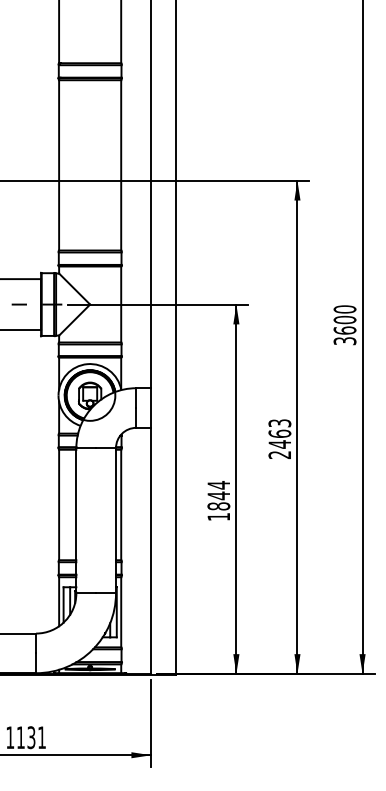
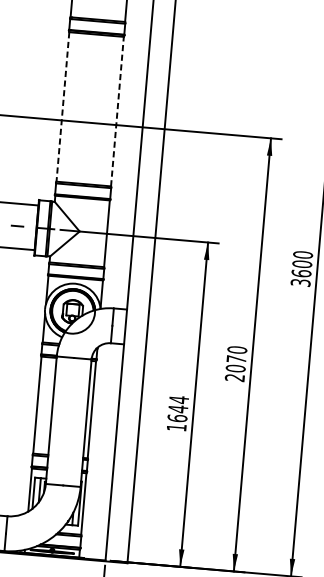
line: (121, 164) -> (117, 110), solid -> dashed
line: (59, 165) -> (63, 107), solid -> dashed
text: (279, 433) -> (236, 358), 2463 -> 2070
text: (218, 506) -> (177, 418), 1844 -> 1644

